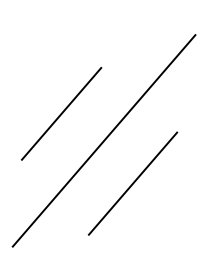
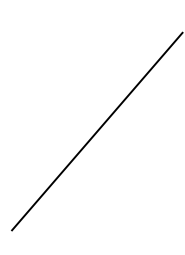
line: (61, 113) -> (57, 106), removed
line: (132, 183) -> (123, 171), removed

